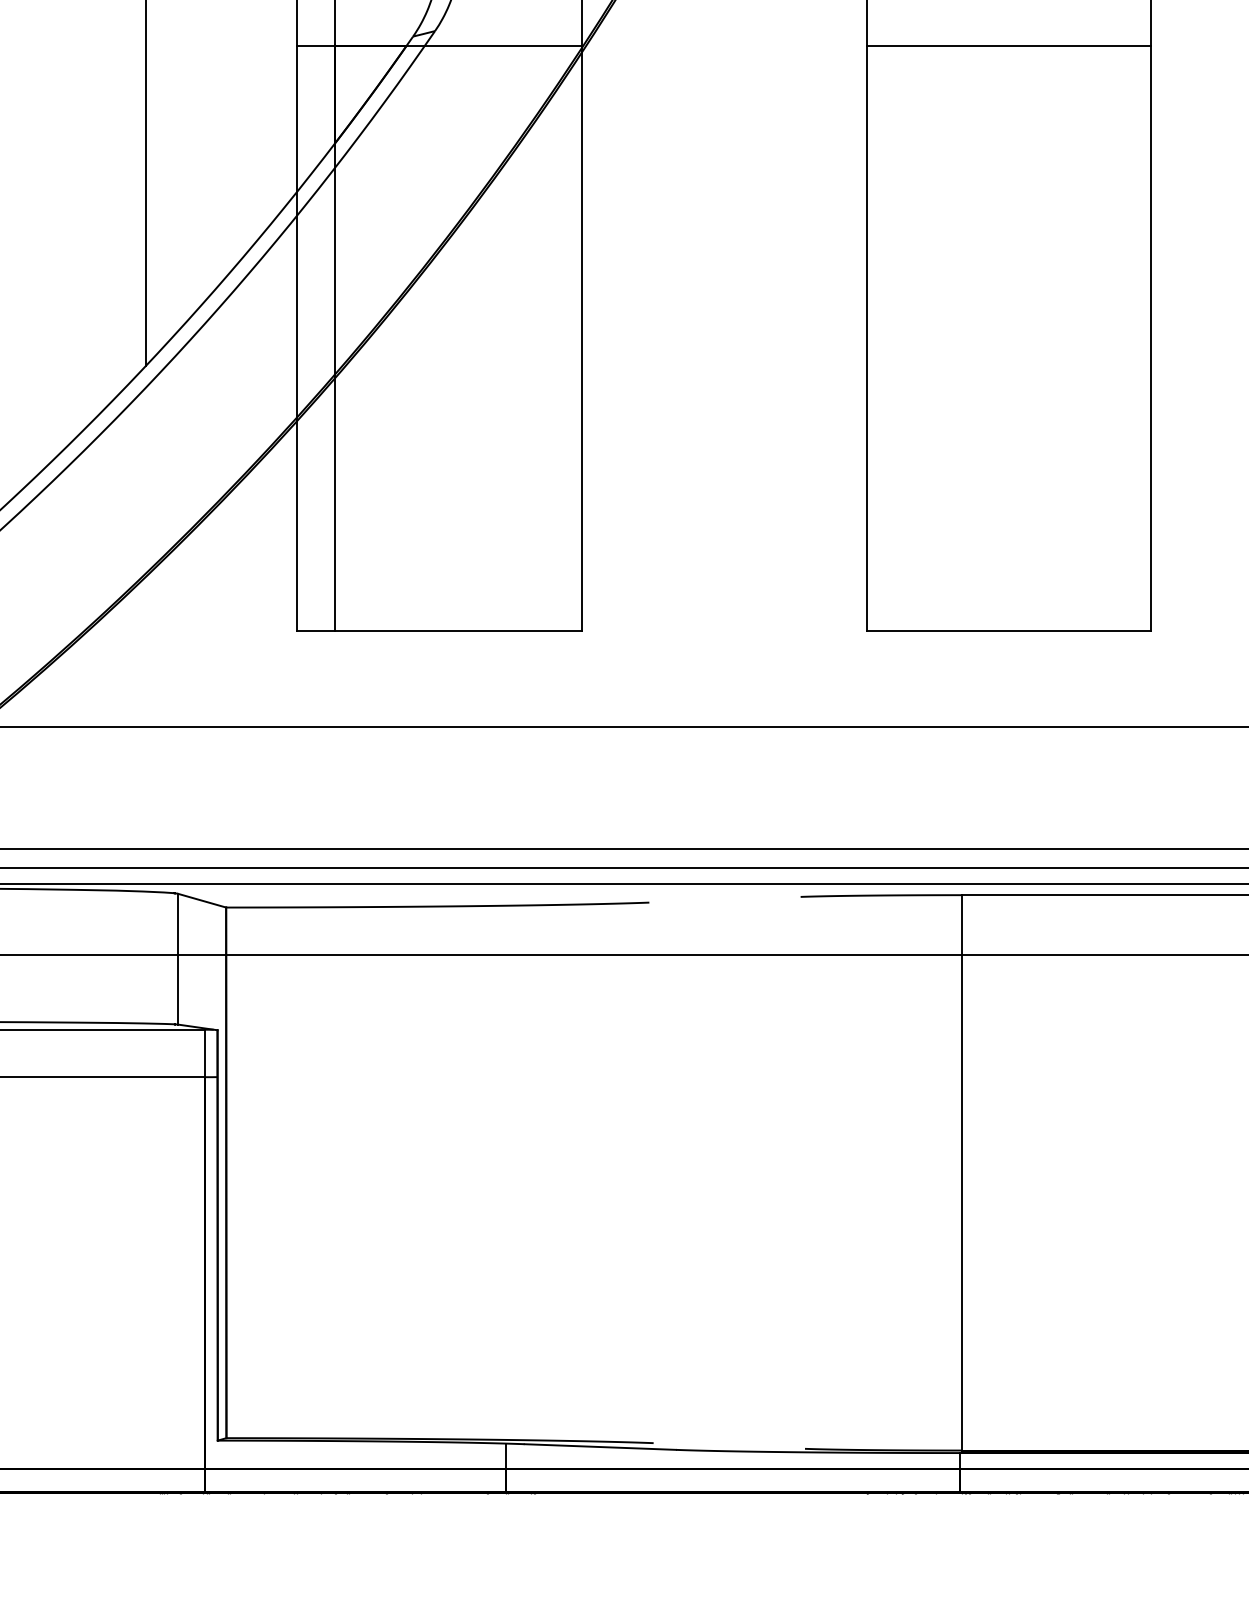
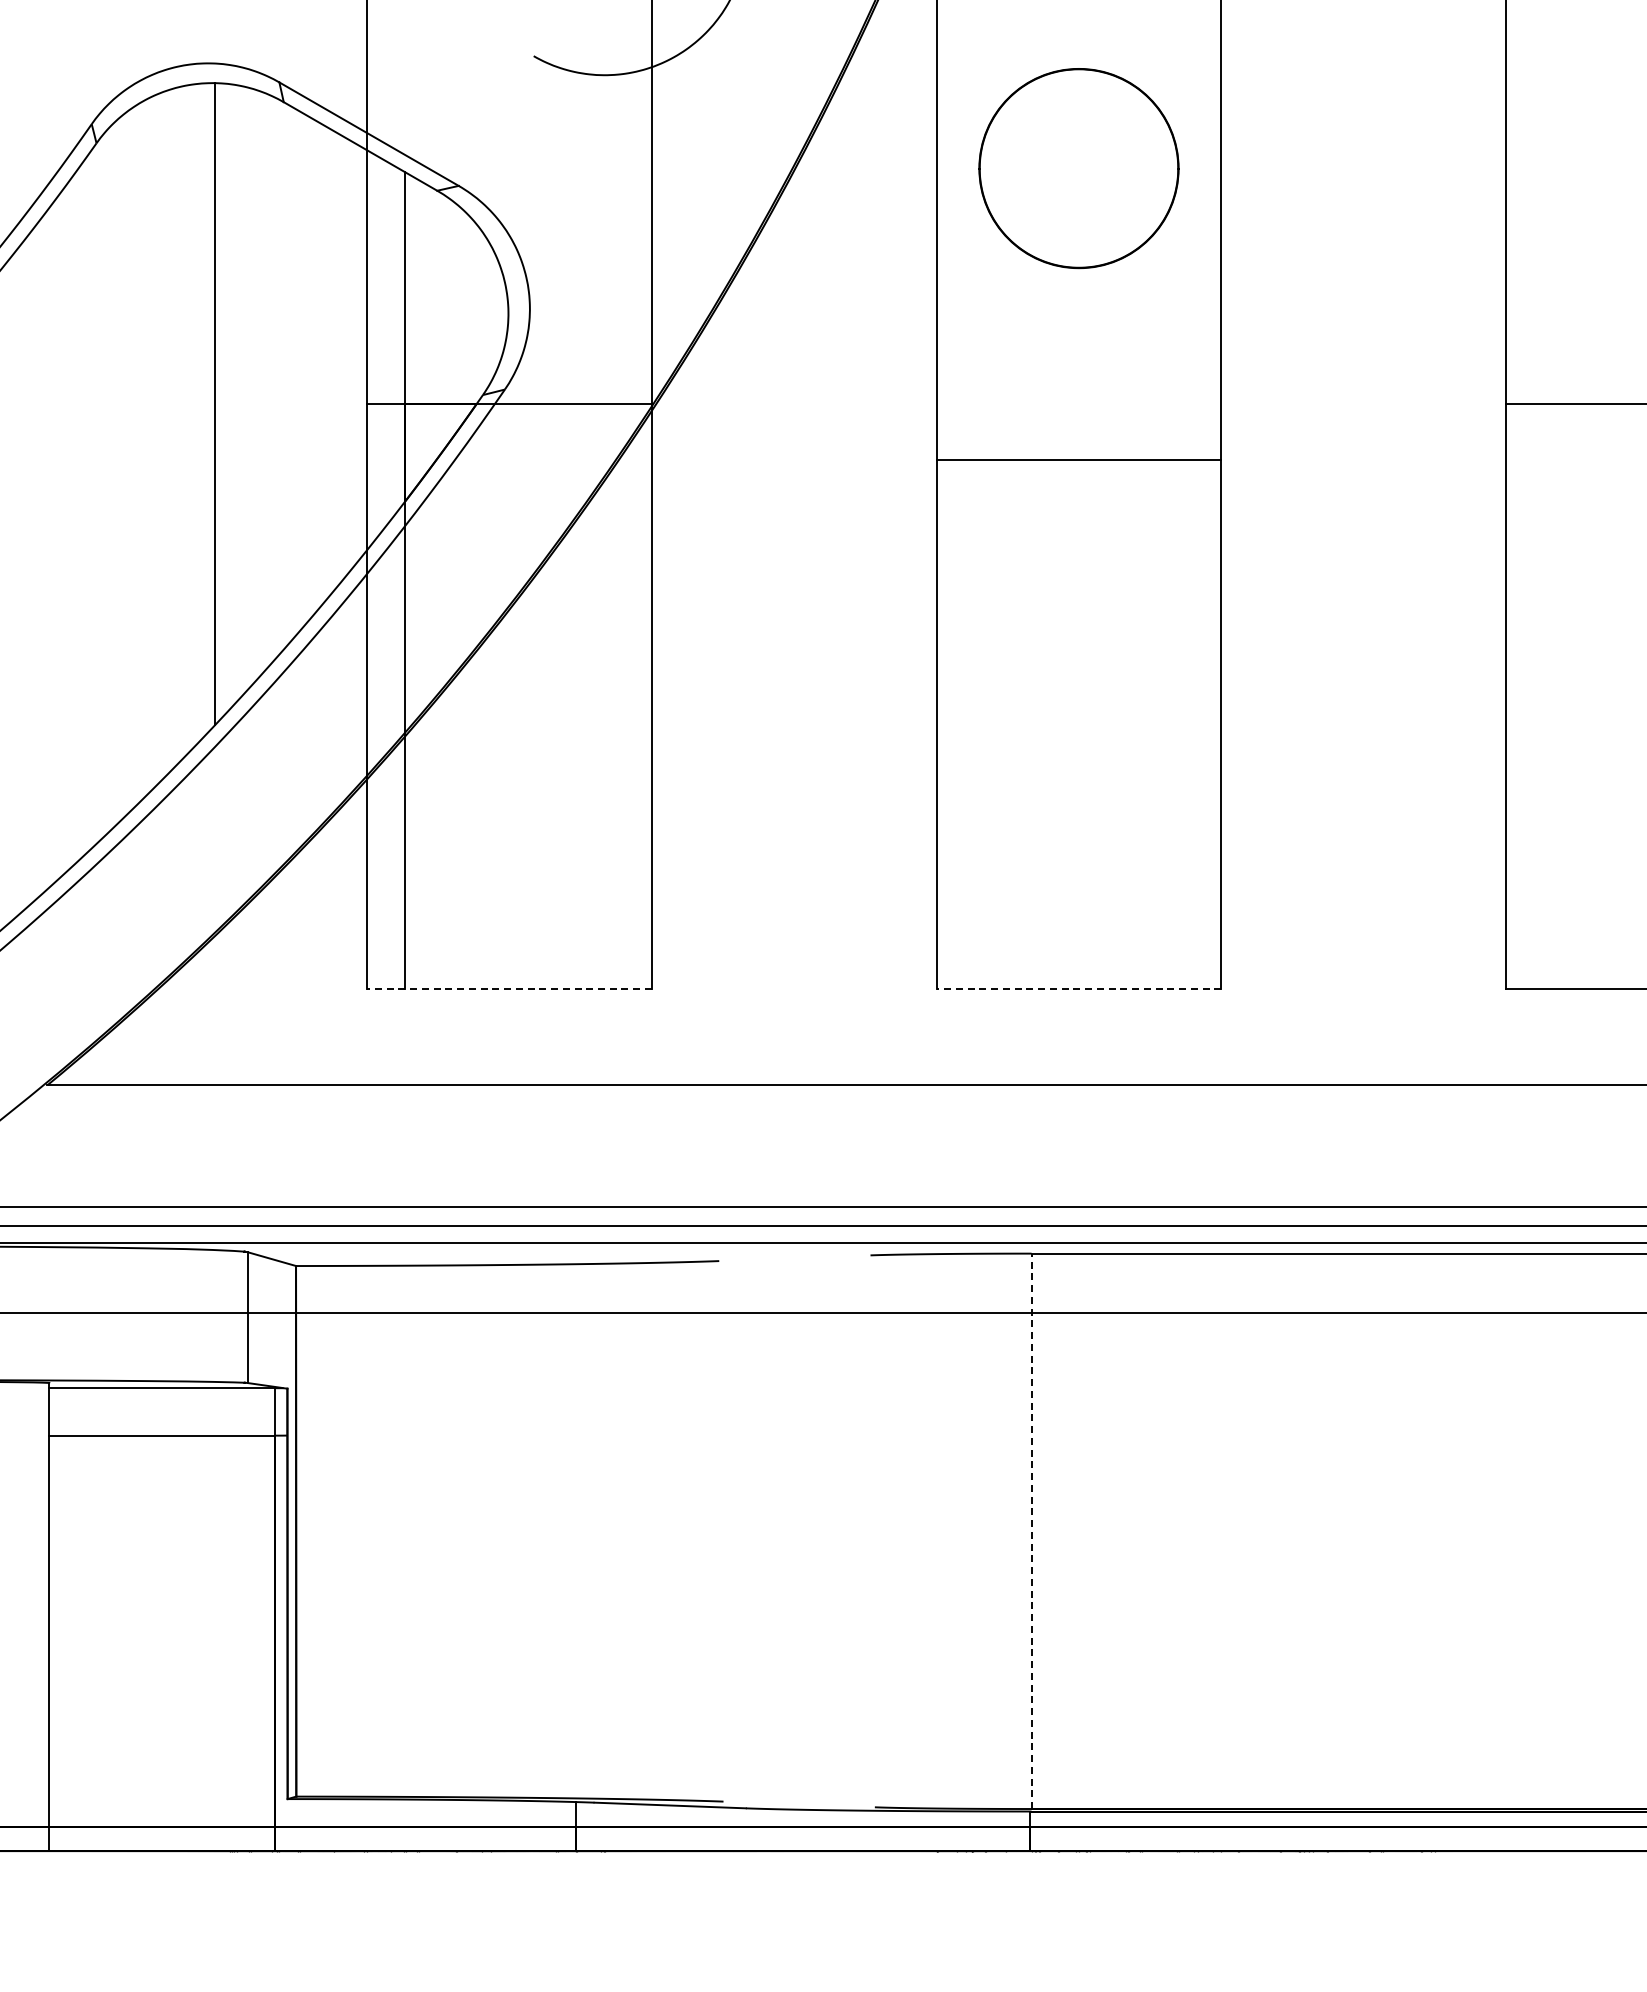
line: (1008, 45) -> (1078, 459), moved
line: (439, 631) -> (509, 989), solid -> dashed
line: (1008, 631) -> (1078, 989), solid -> dashed
line: (961, 1173) -> (1031, 1531), solid -> dashed

